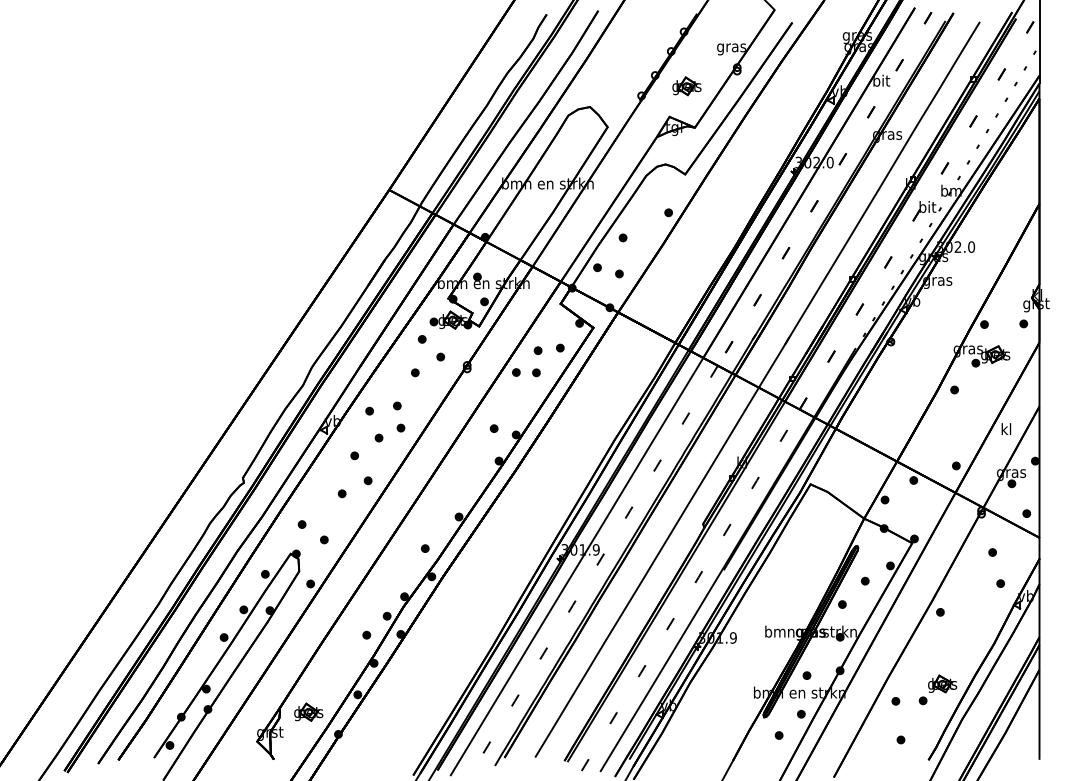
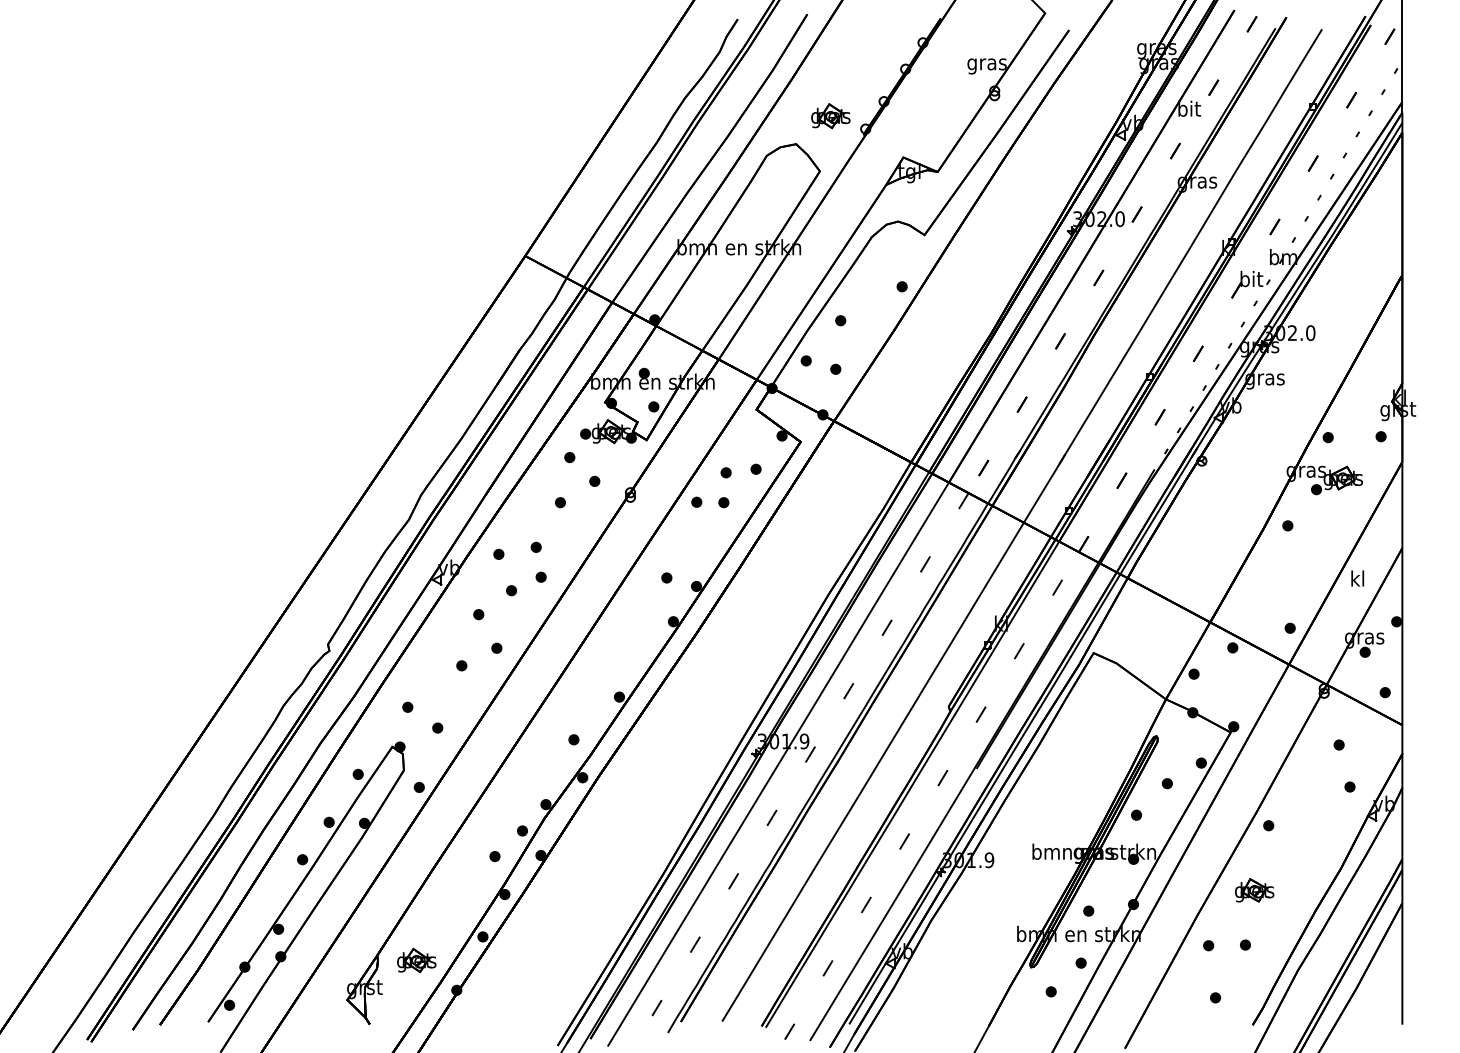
part: (686, 86) -> (830, 116), moved
part: (942, 684) -> (1254, 890), moved

